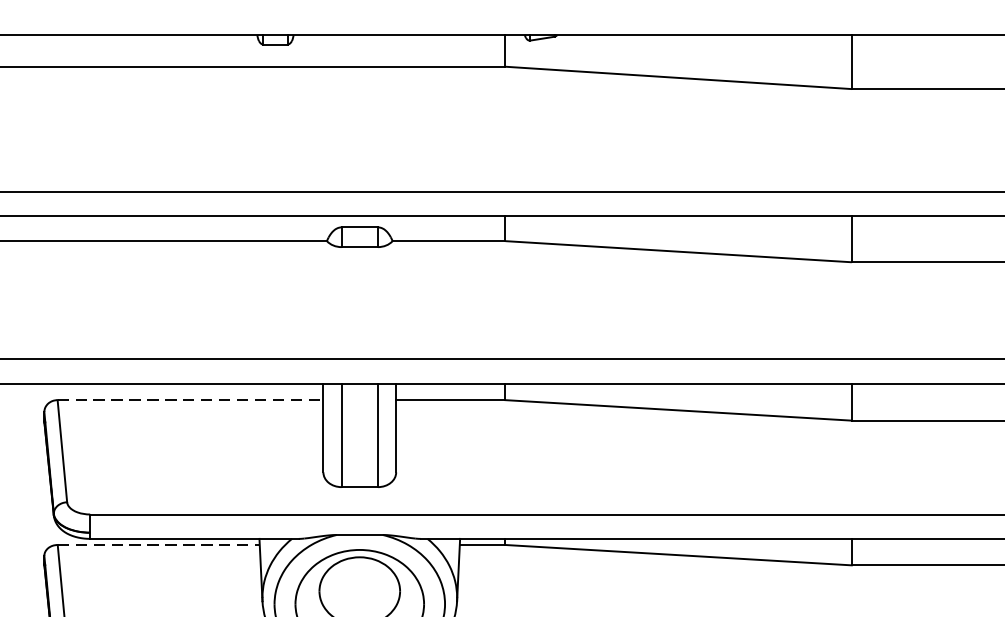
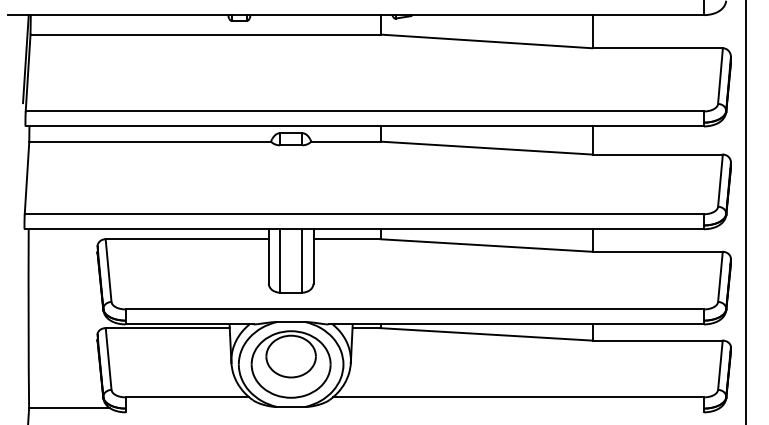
line: (190, 400) -> (187, 239), dashed -> solid
line: (159, 545) -> (168, 328), dashed -> solid

